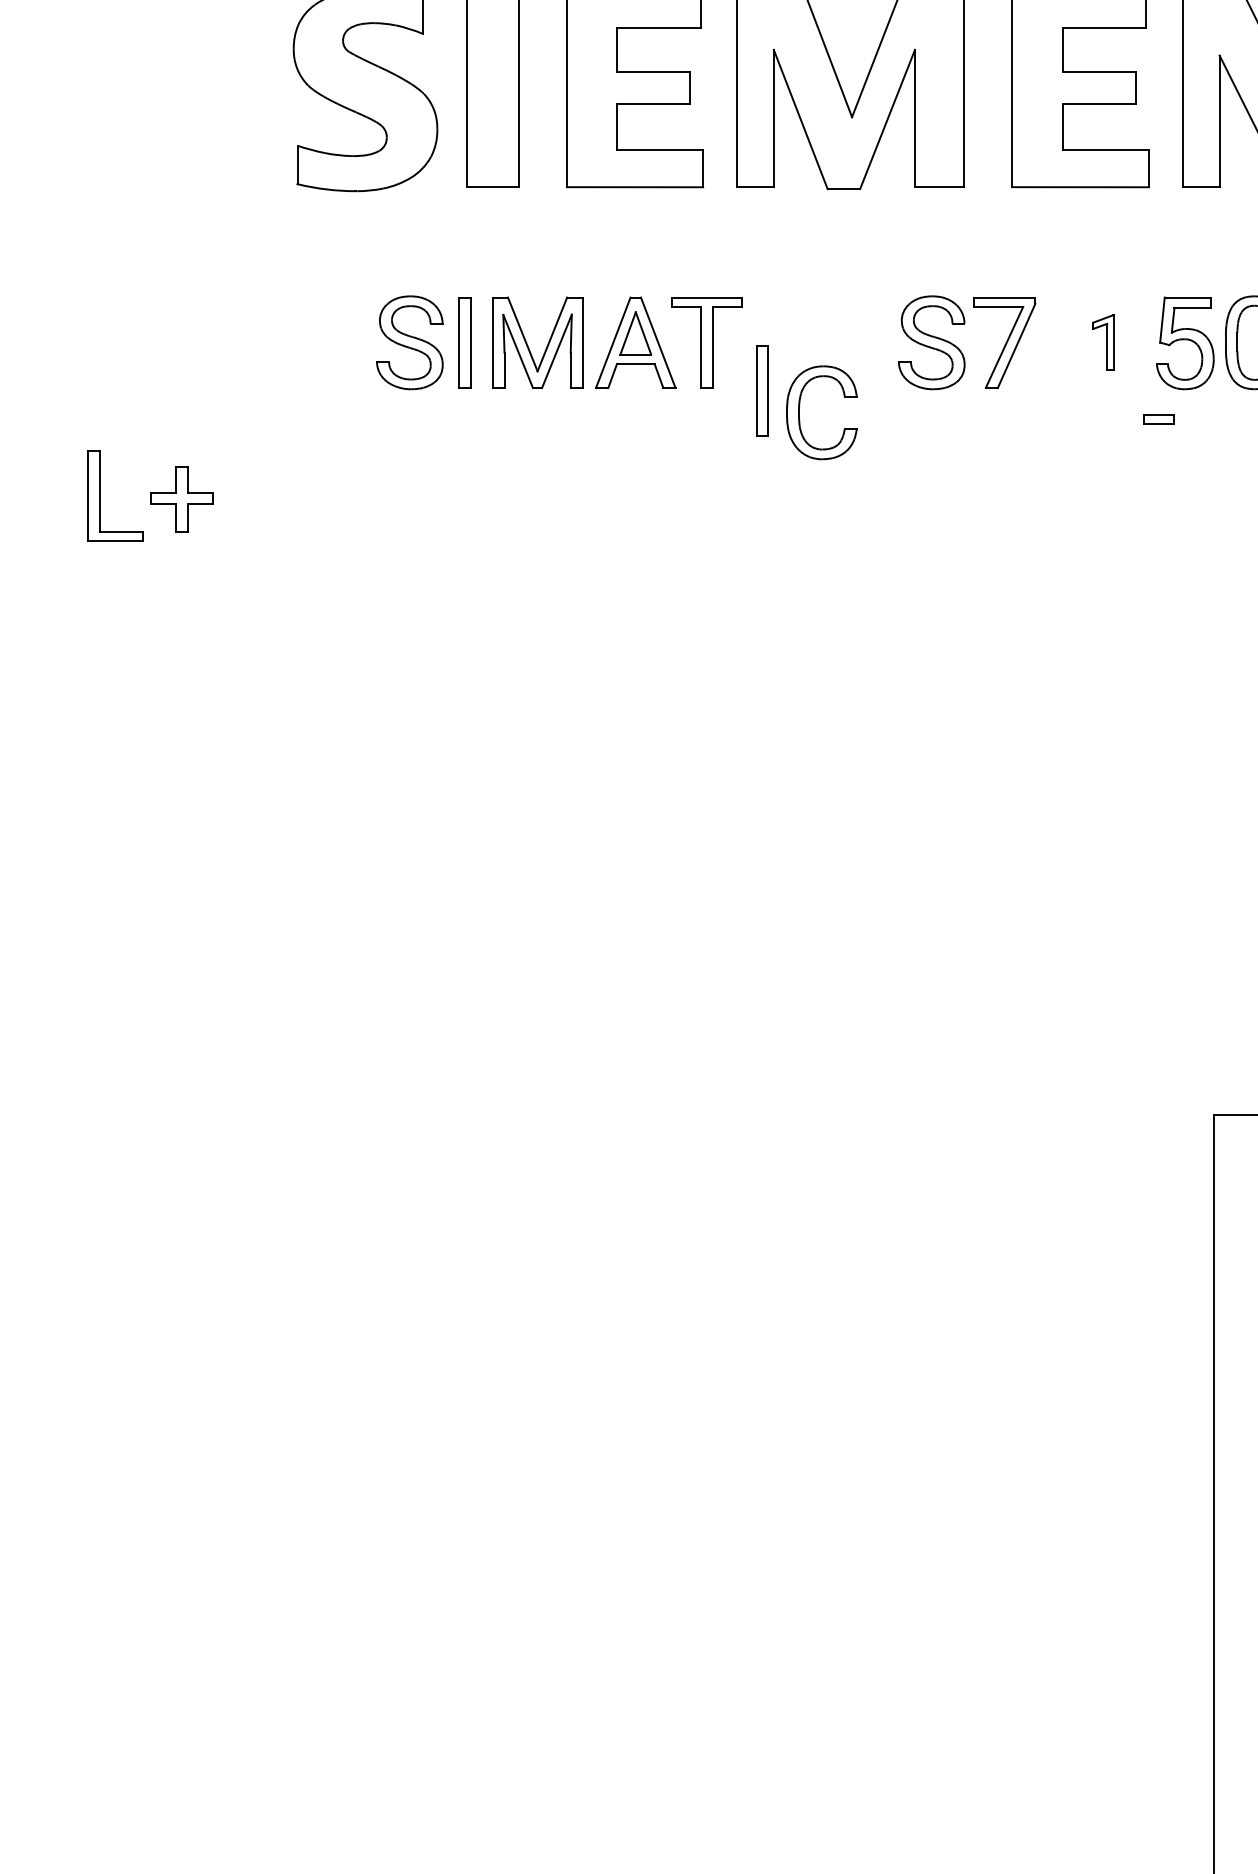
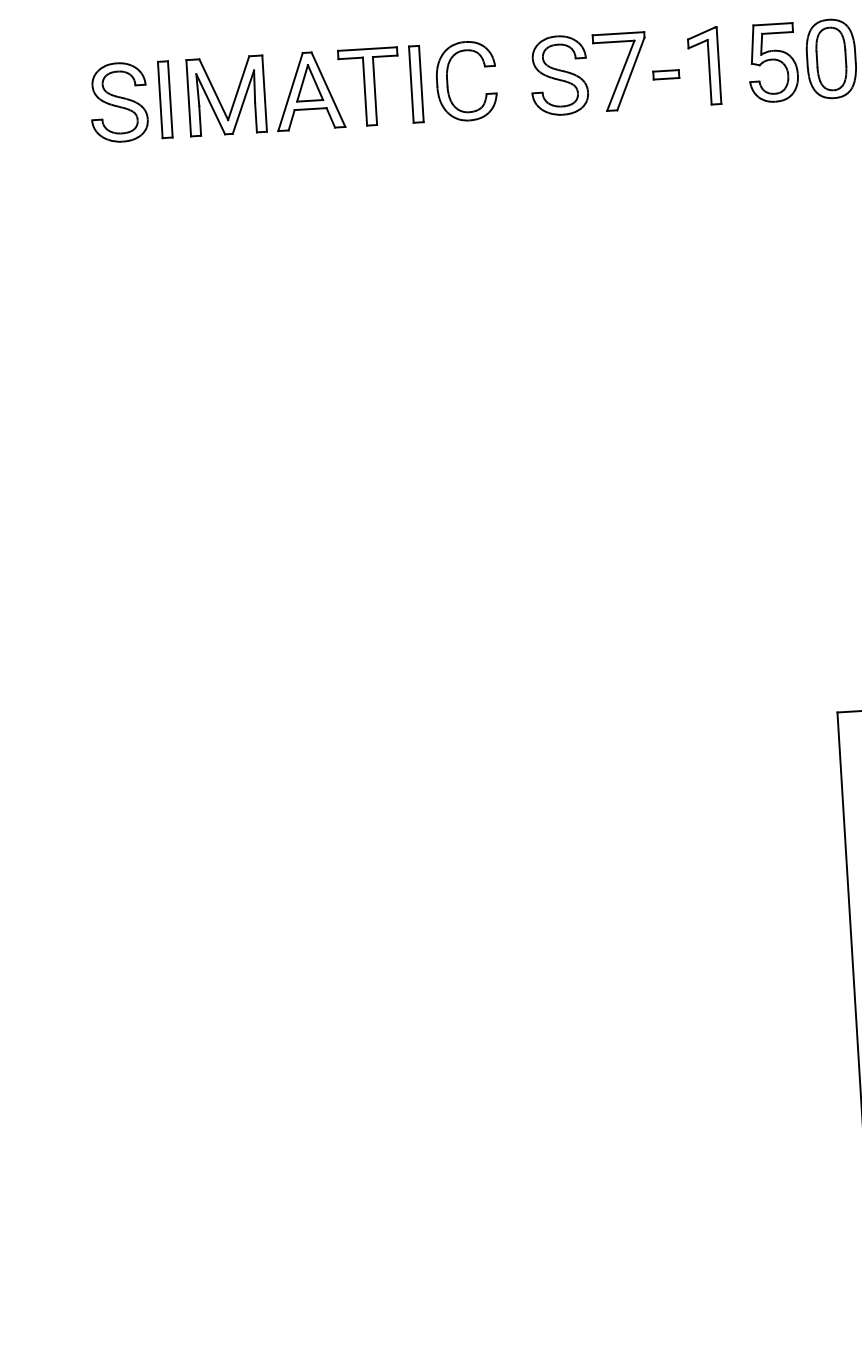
part: (1103, 342) -> (704, 66), size x1.67
part: (762, 390) -> (416, 84), moved
part: (799, 412) -> (447, 82), moved
part: (1158, 419) -> (665, 74), moved

